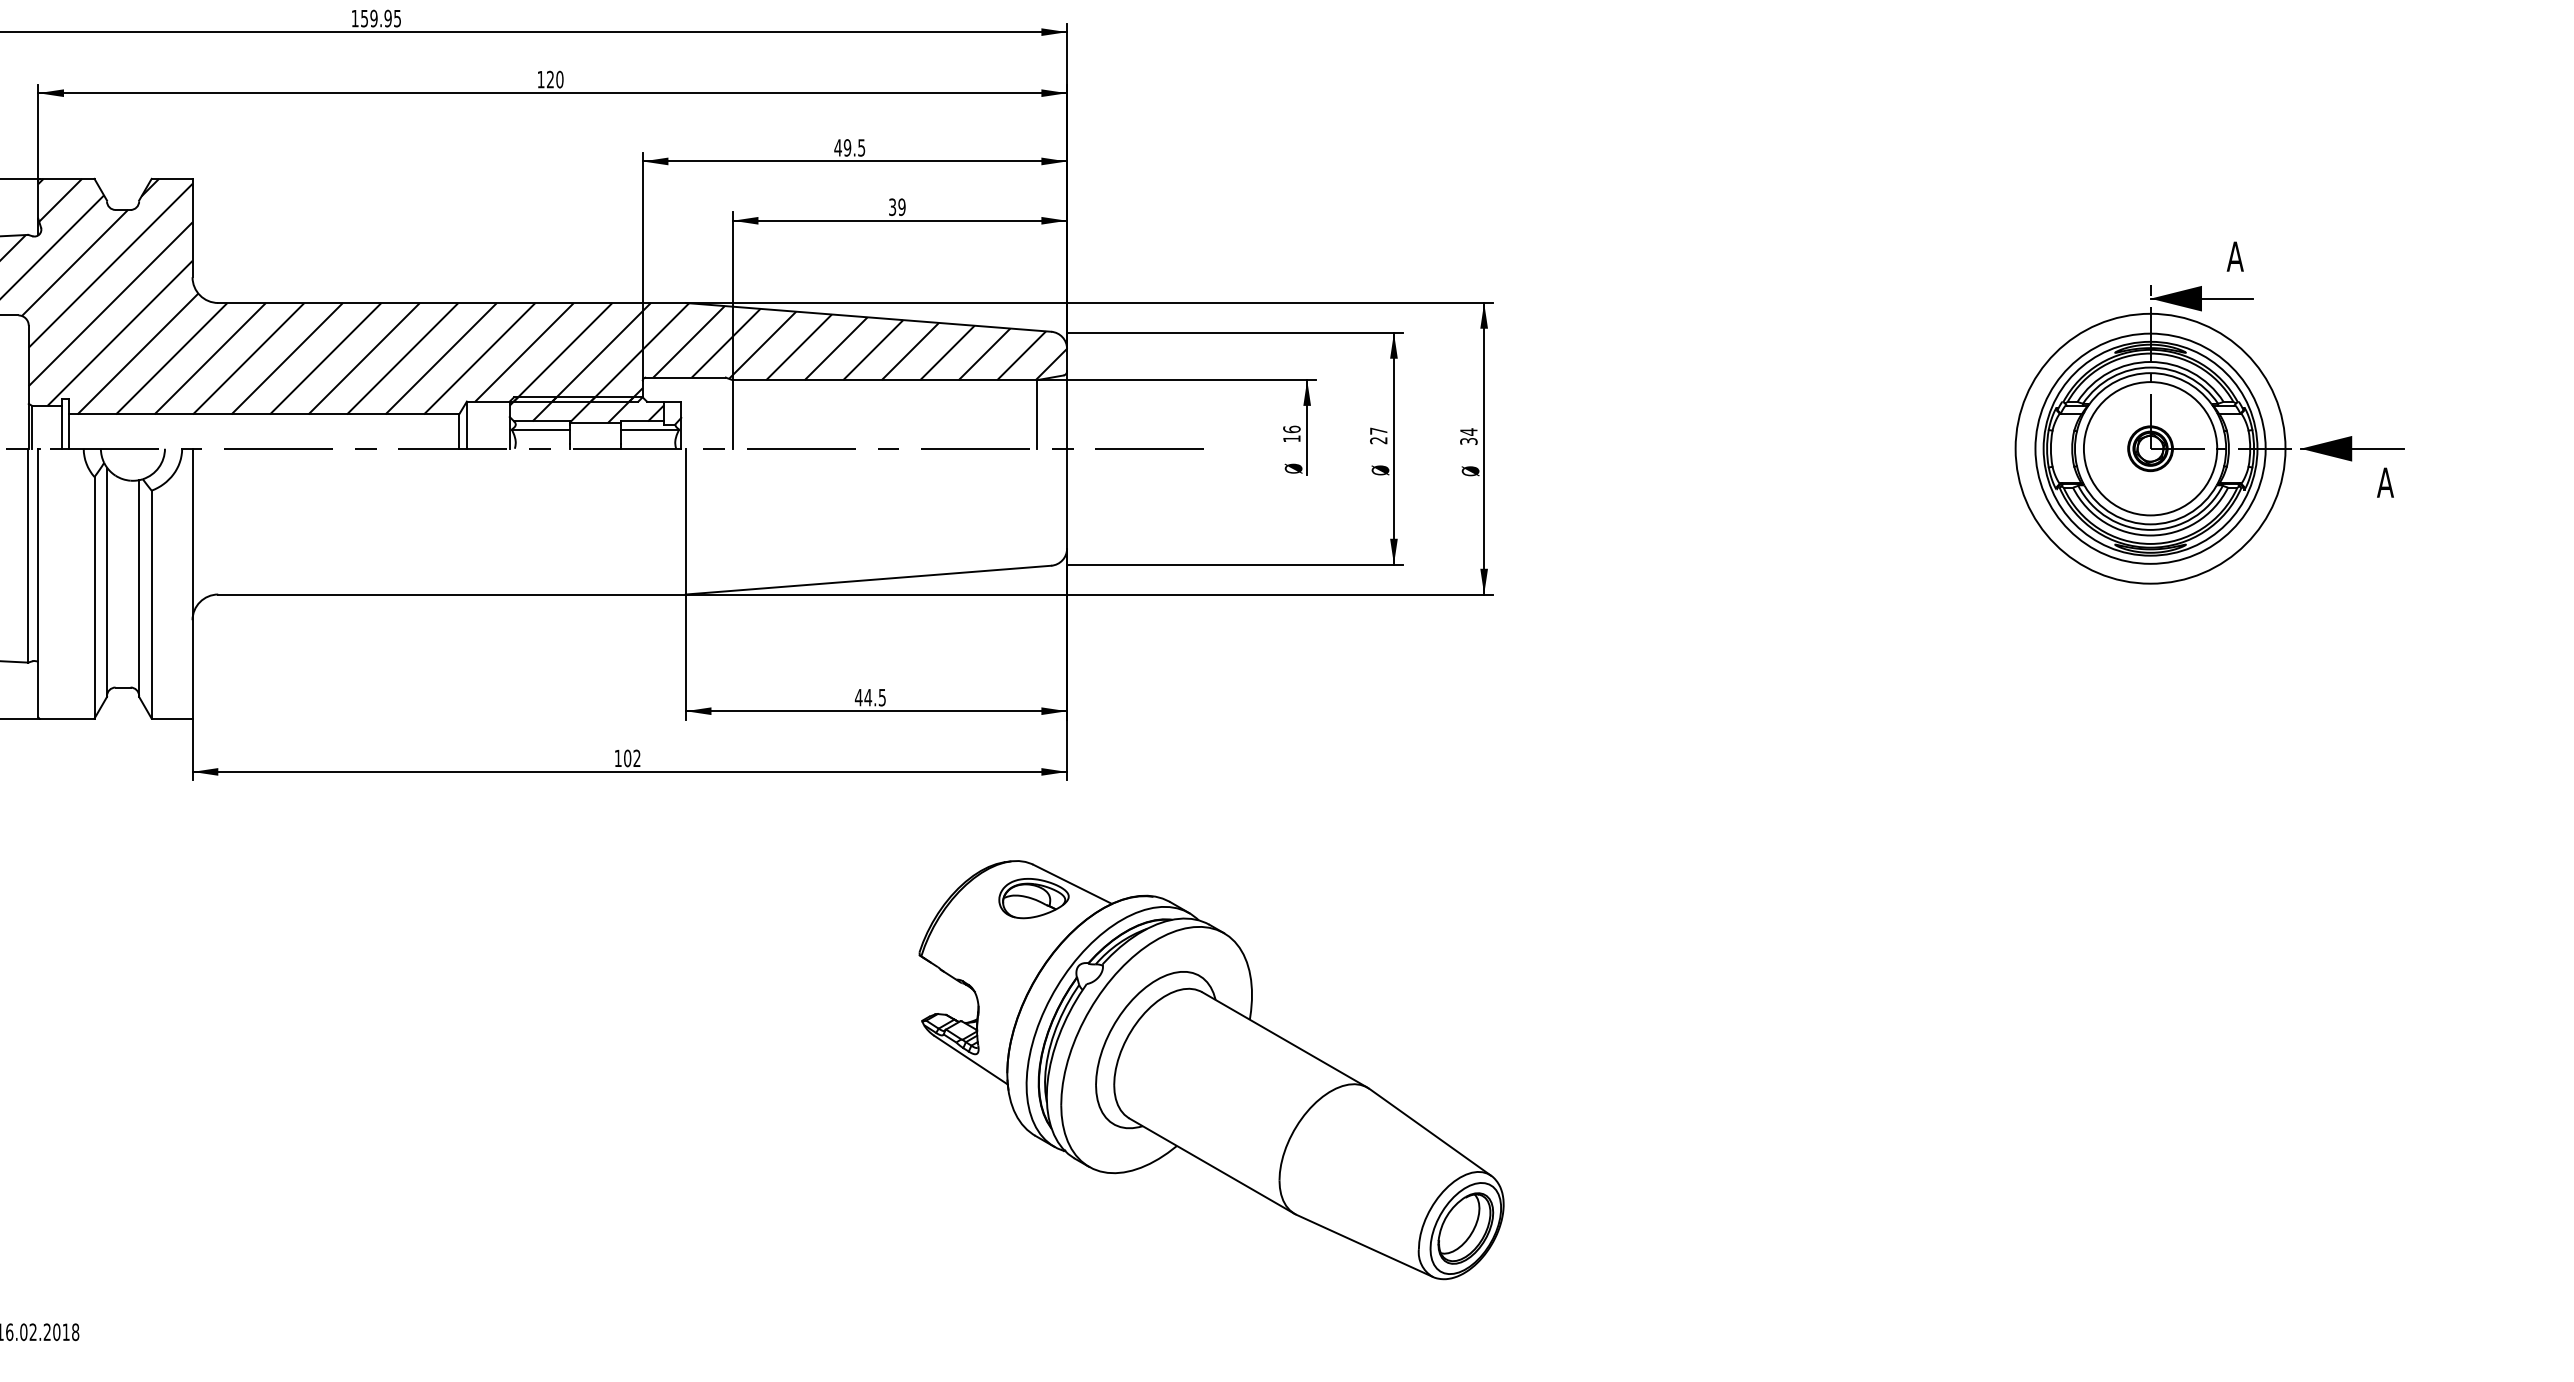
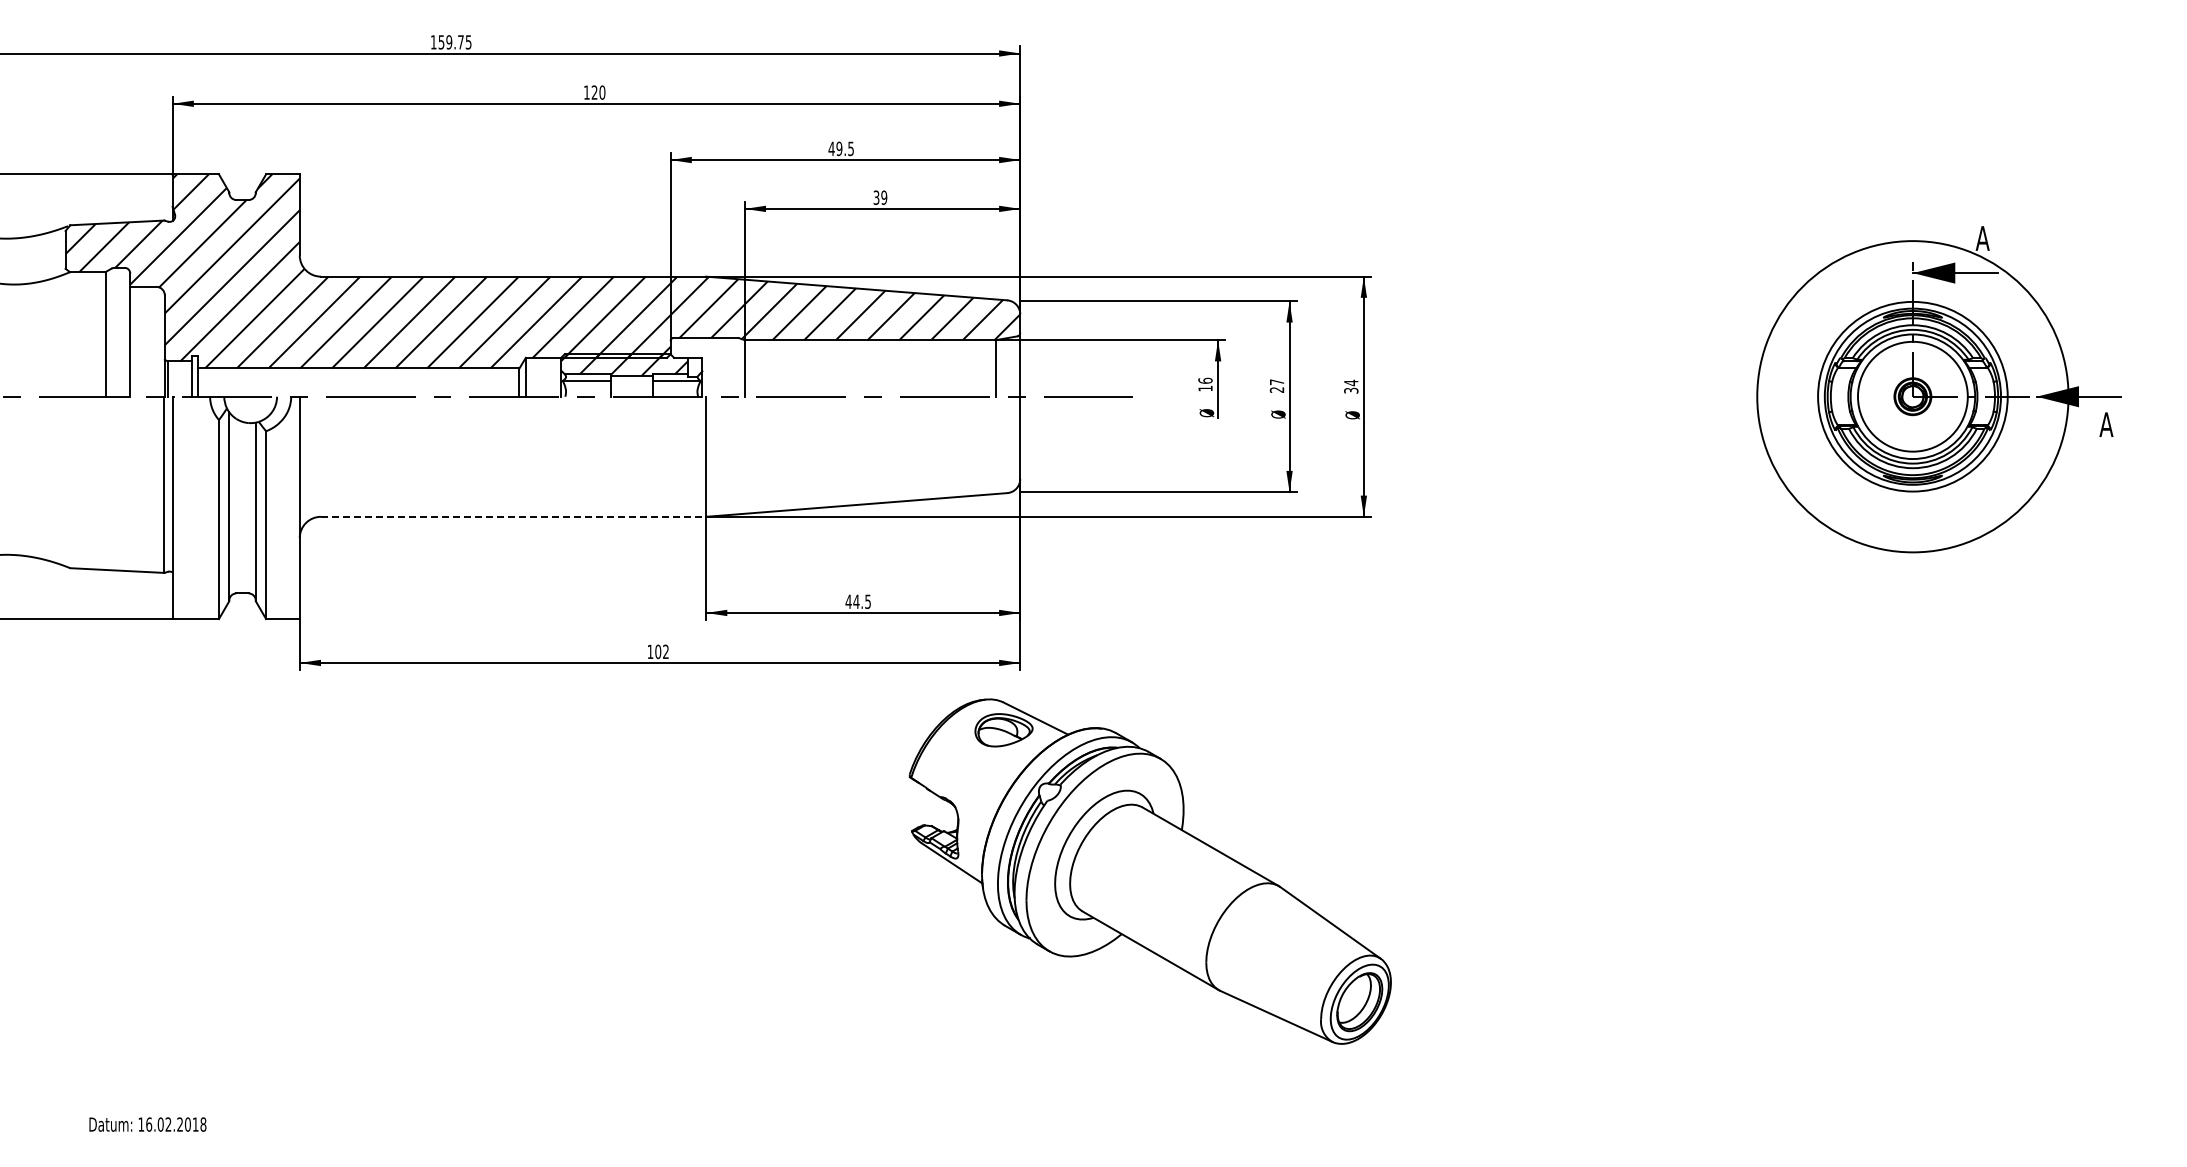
text: (387, 18) -> (460, 42), 159.95 -> 159.75
circle: (2150, 448) -> (1912, 396), size x1.4
line: (451, 594) -> (513, 516), solid -> dashed
part: (1210, 1069) -> (1149, 871), moved

